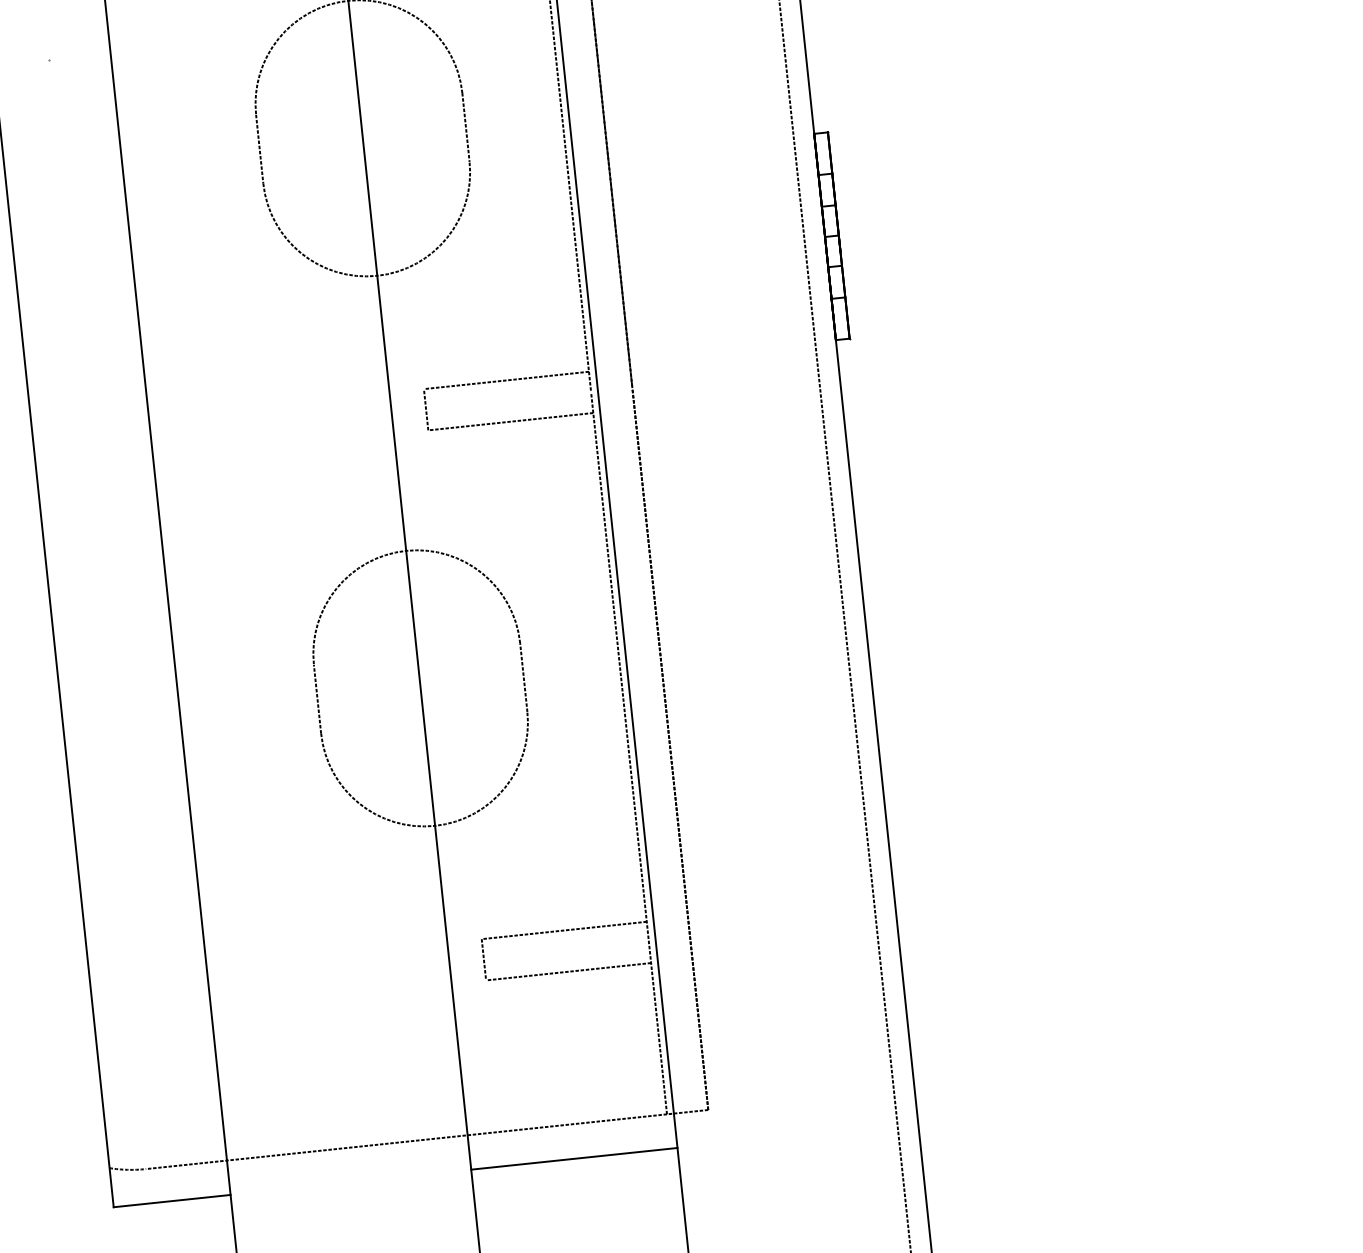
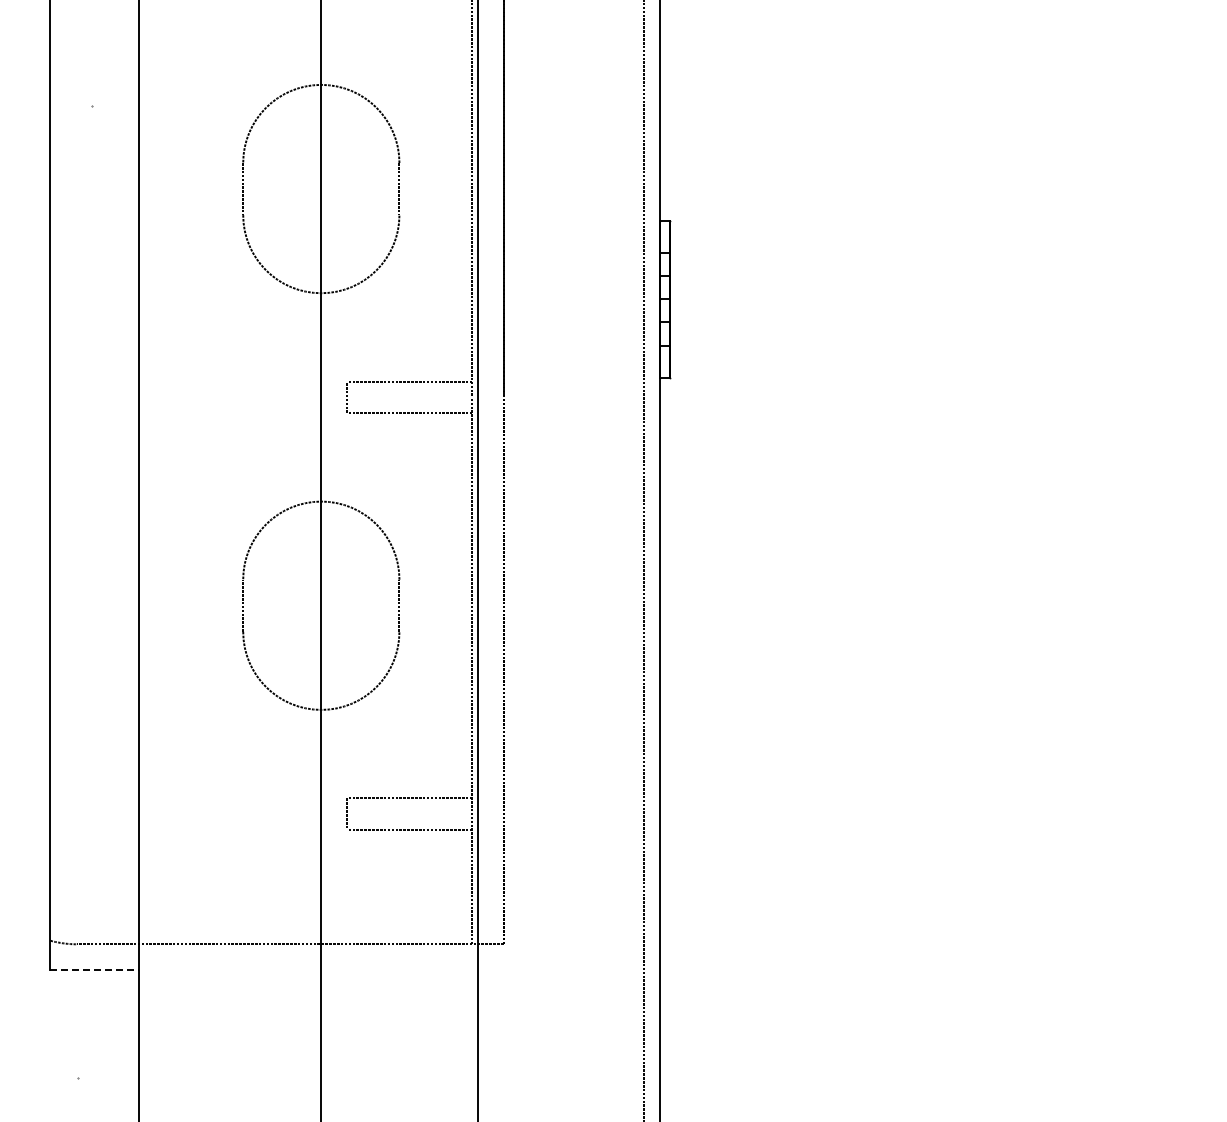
line: (574, 1159) -> (399, 970), removed
line: (173, 1201) -> (95, 970), solid -> dashed

